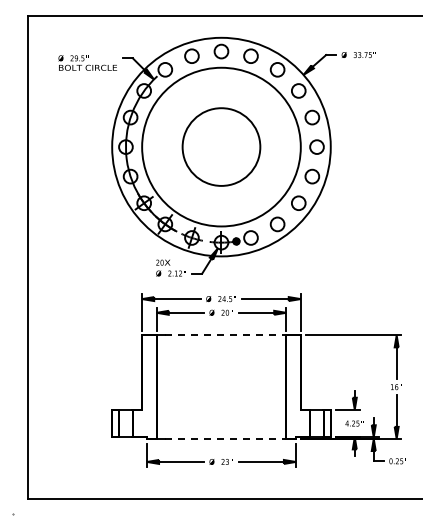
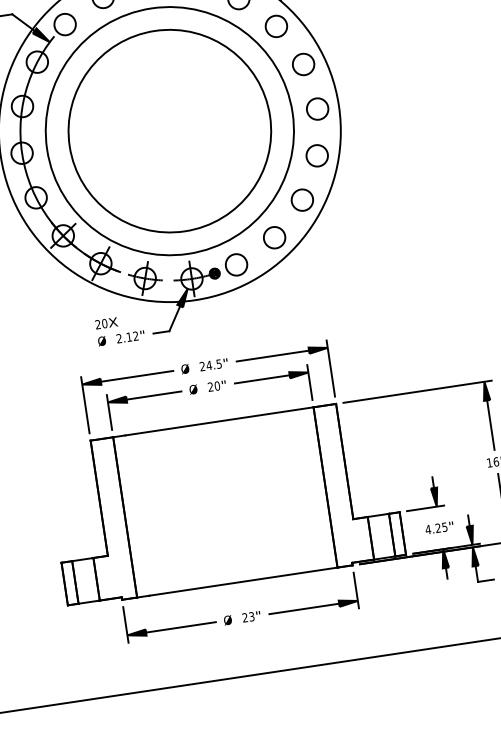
circle: (221, 146) -> (169, 130), size x1.67
line: (225, 335) -> (219, 421), dashed -> solid
line: (225, 438) -> (243, 580), dashed -> solid

